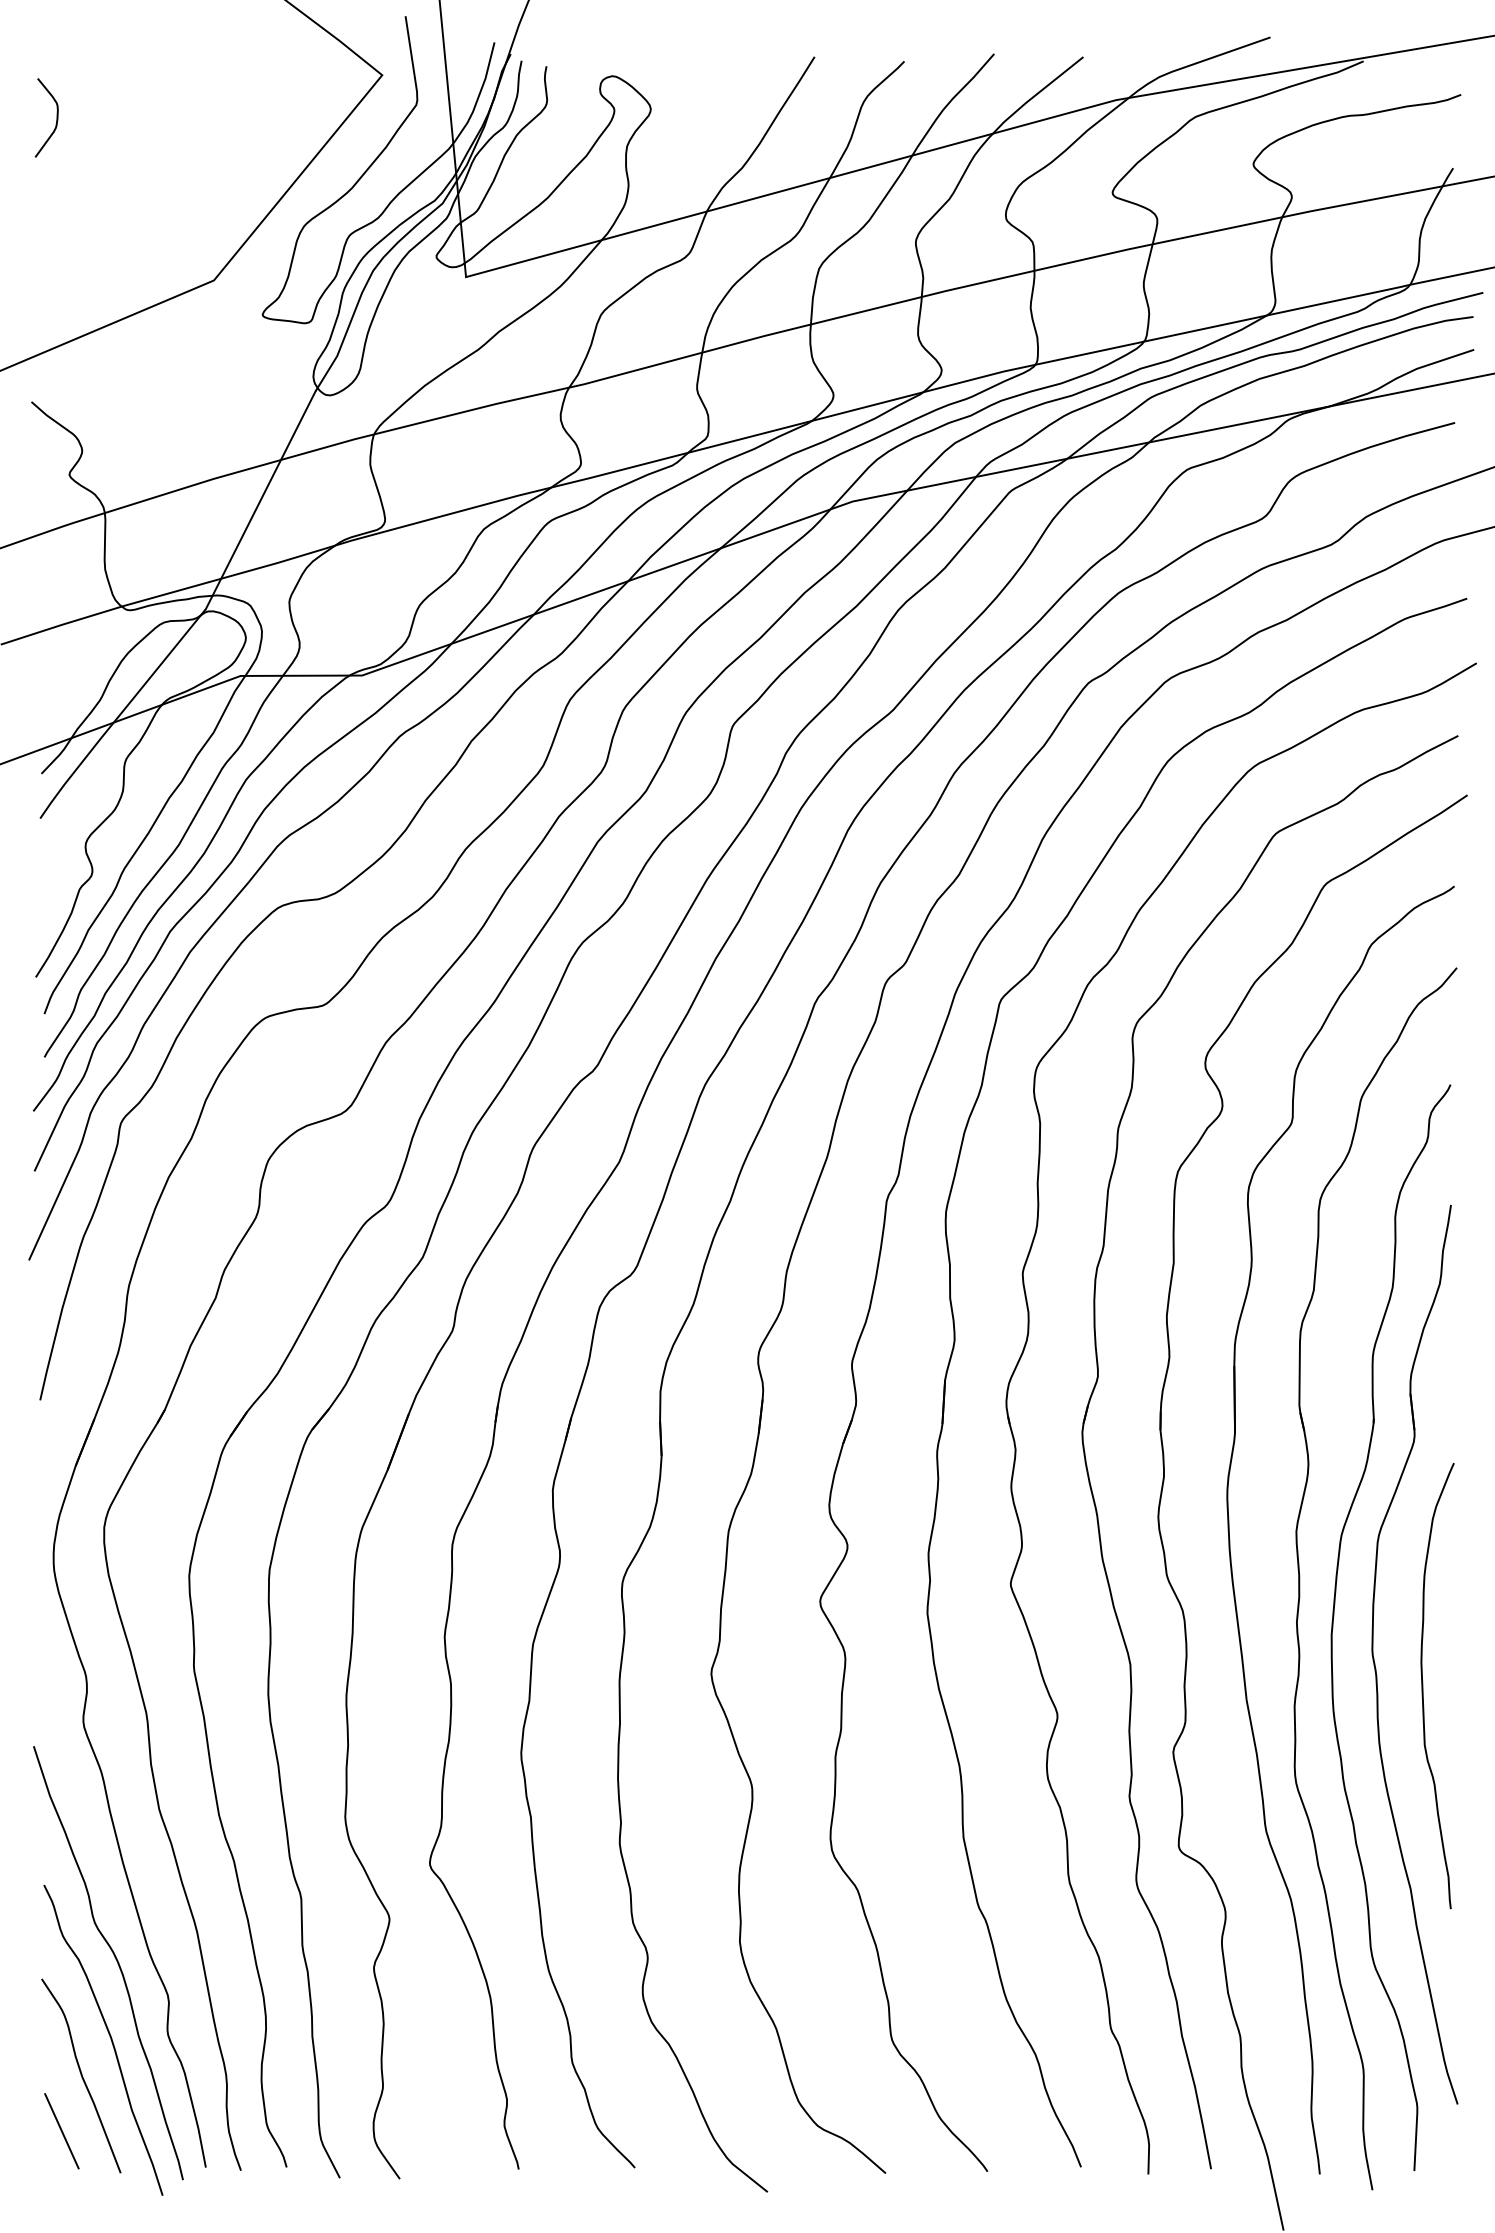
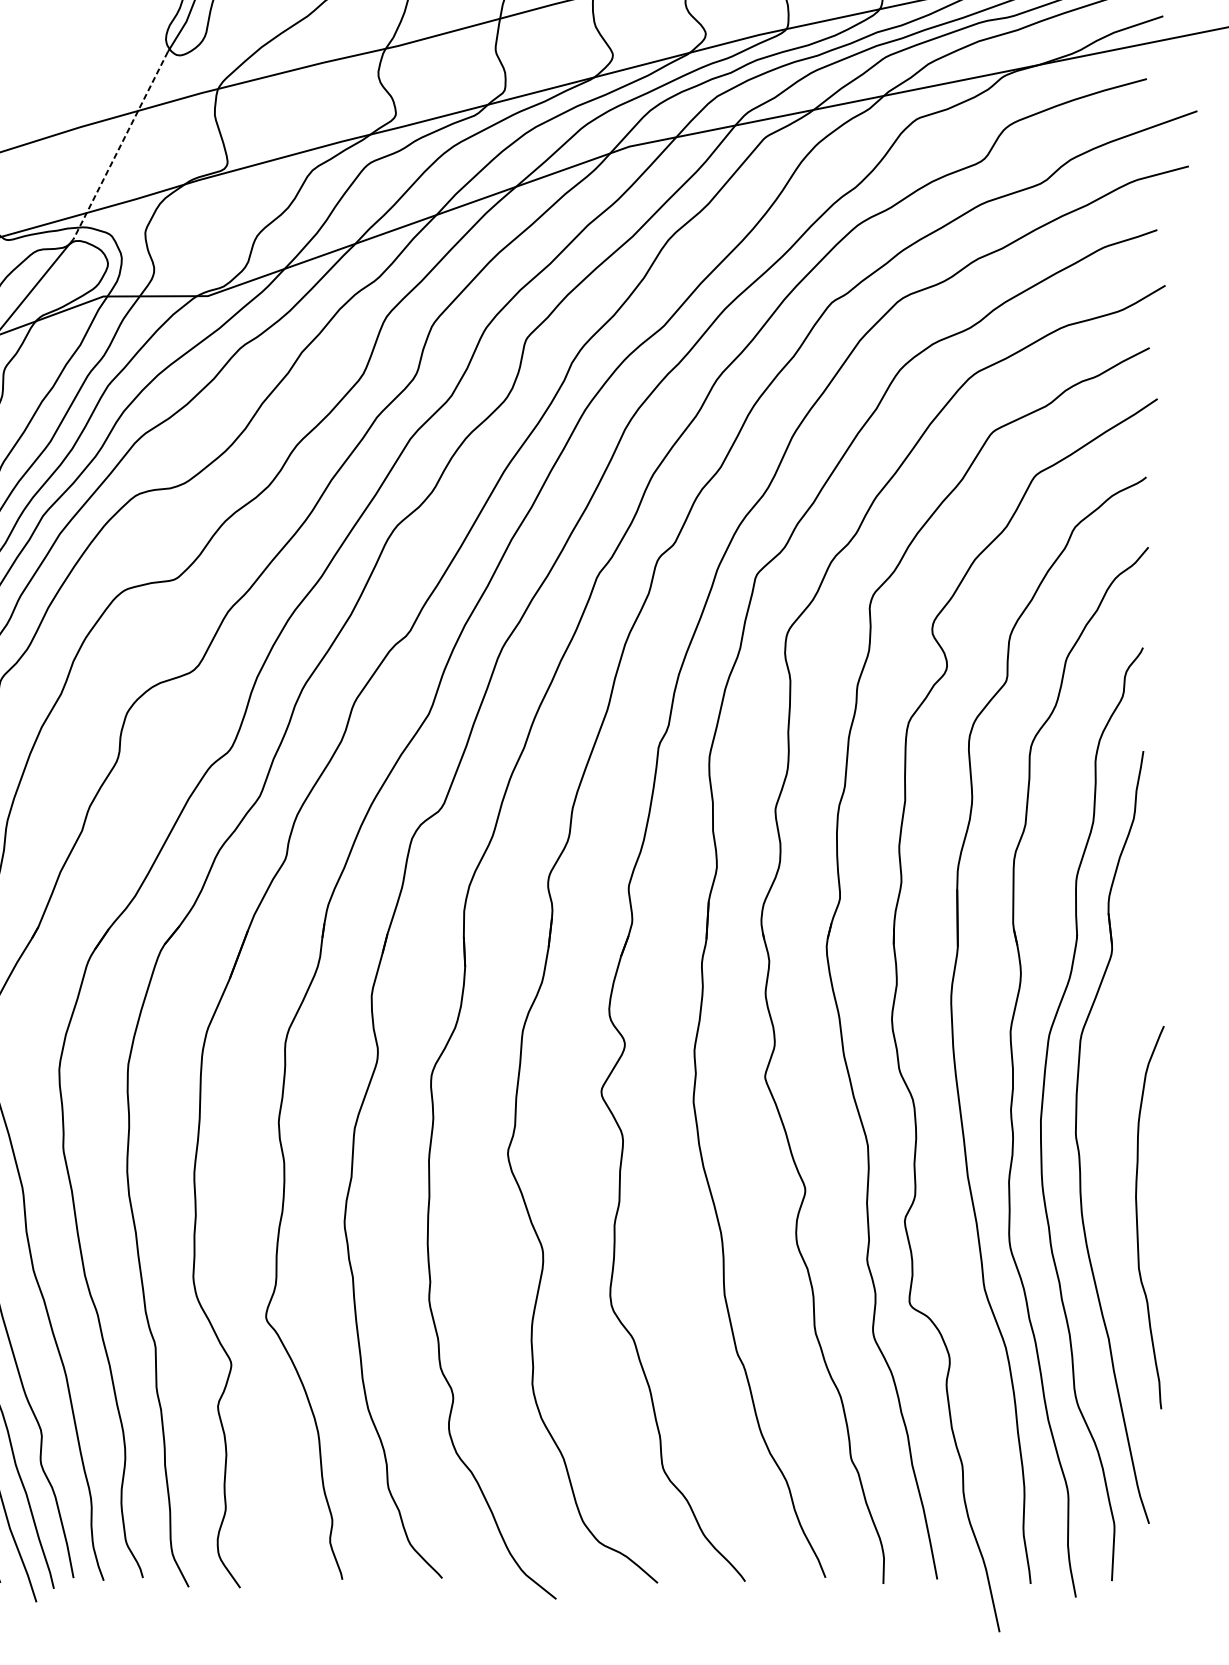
line: (260, 500) -> (120, 145), solid -> dashed
curve: (1423, 1686) -> (1137, 1218), moved

